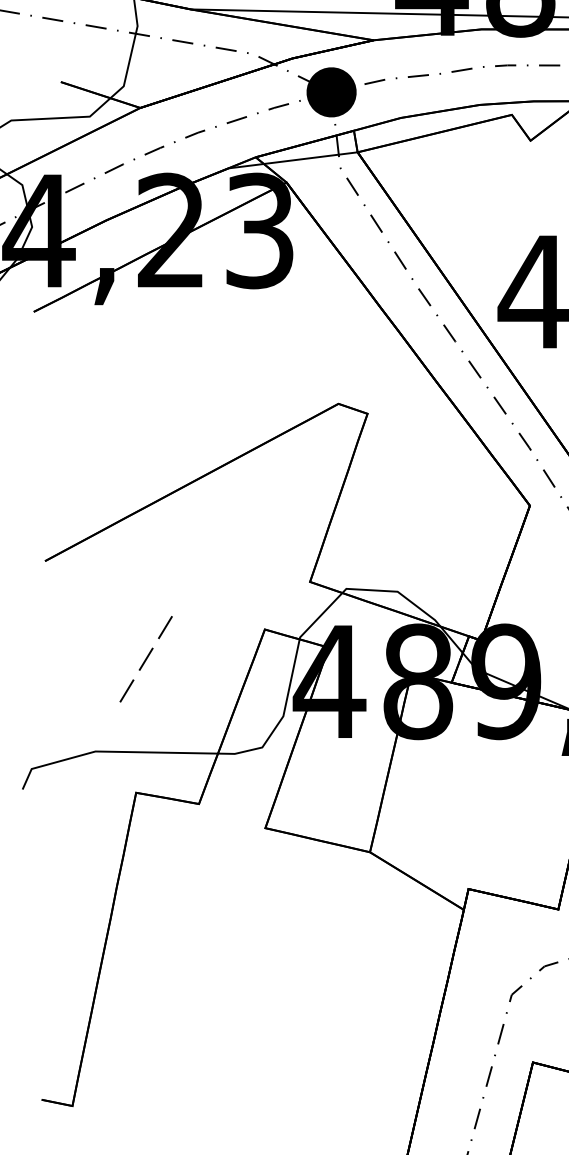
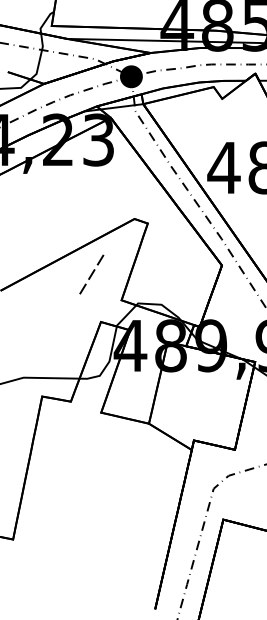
line: (145, 659) -> (91, 274), moved

